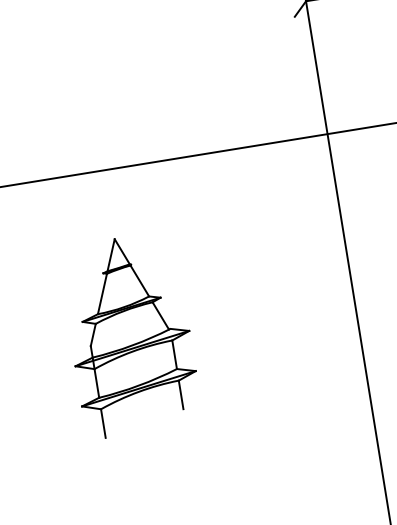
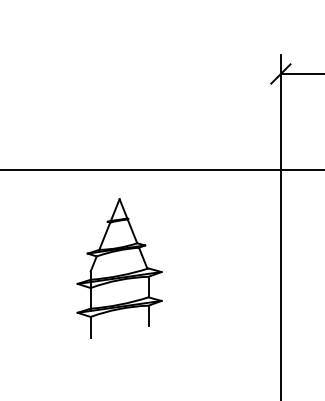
part: (130, 335) -> (119, 268), moved

